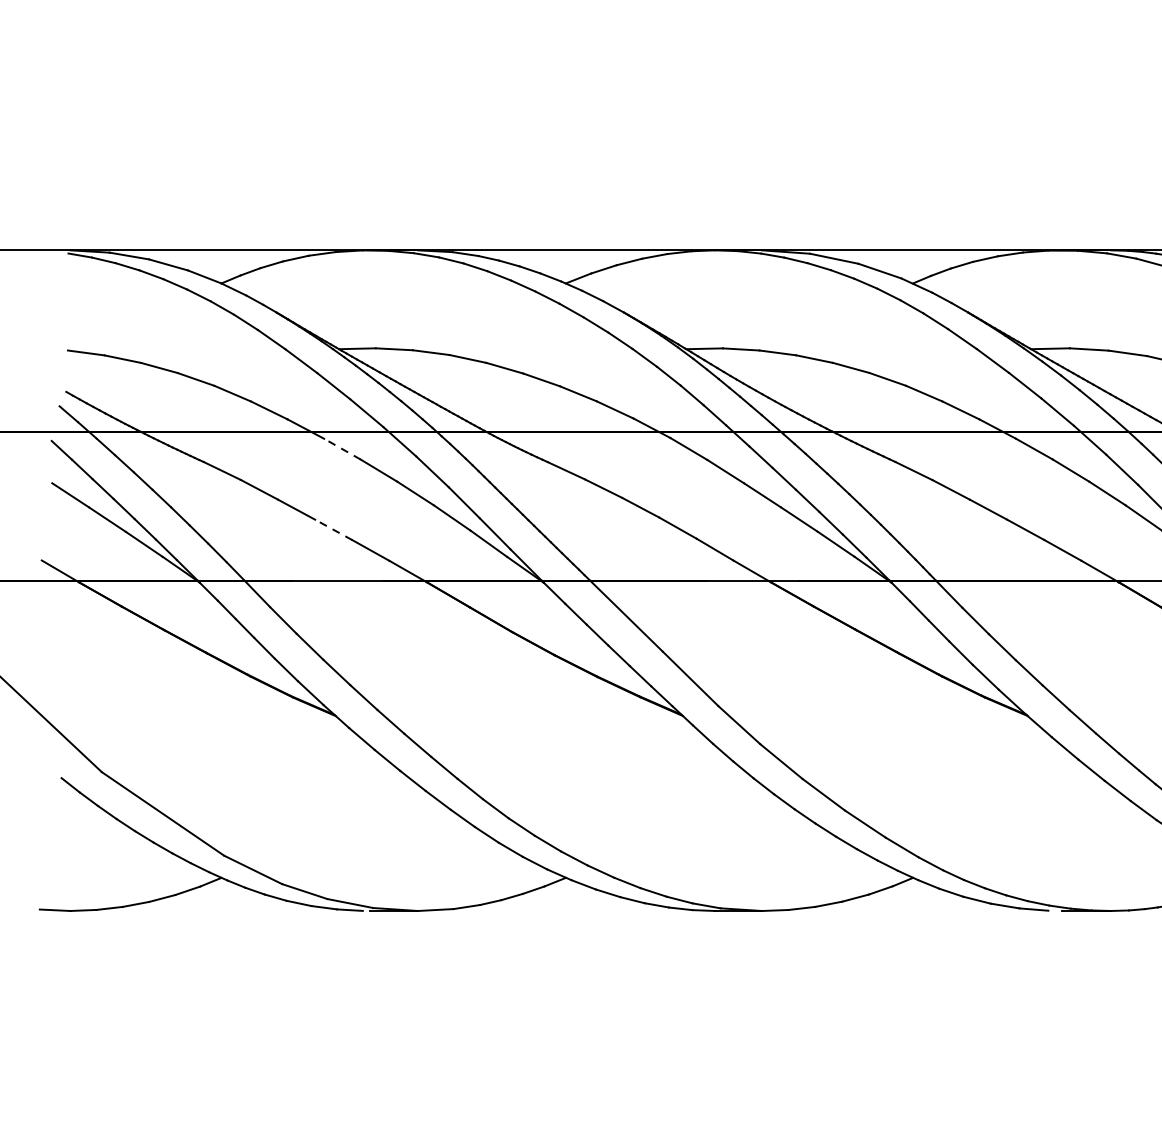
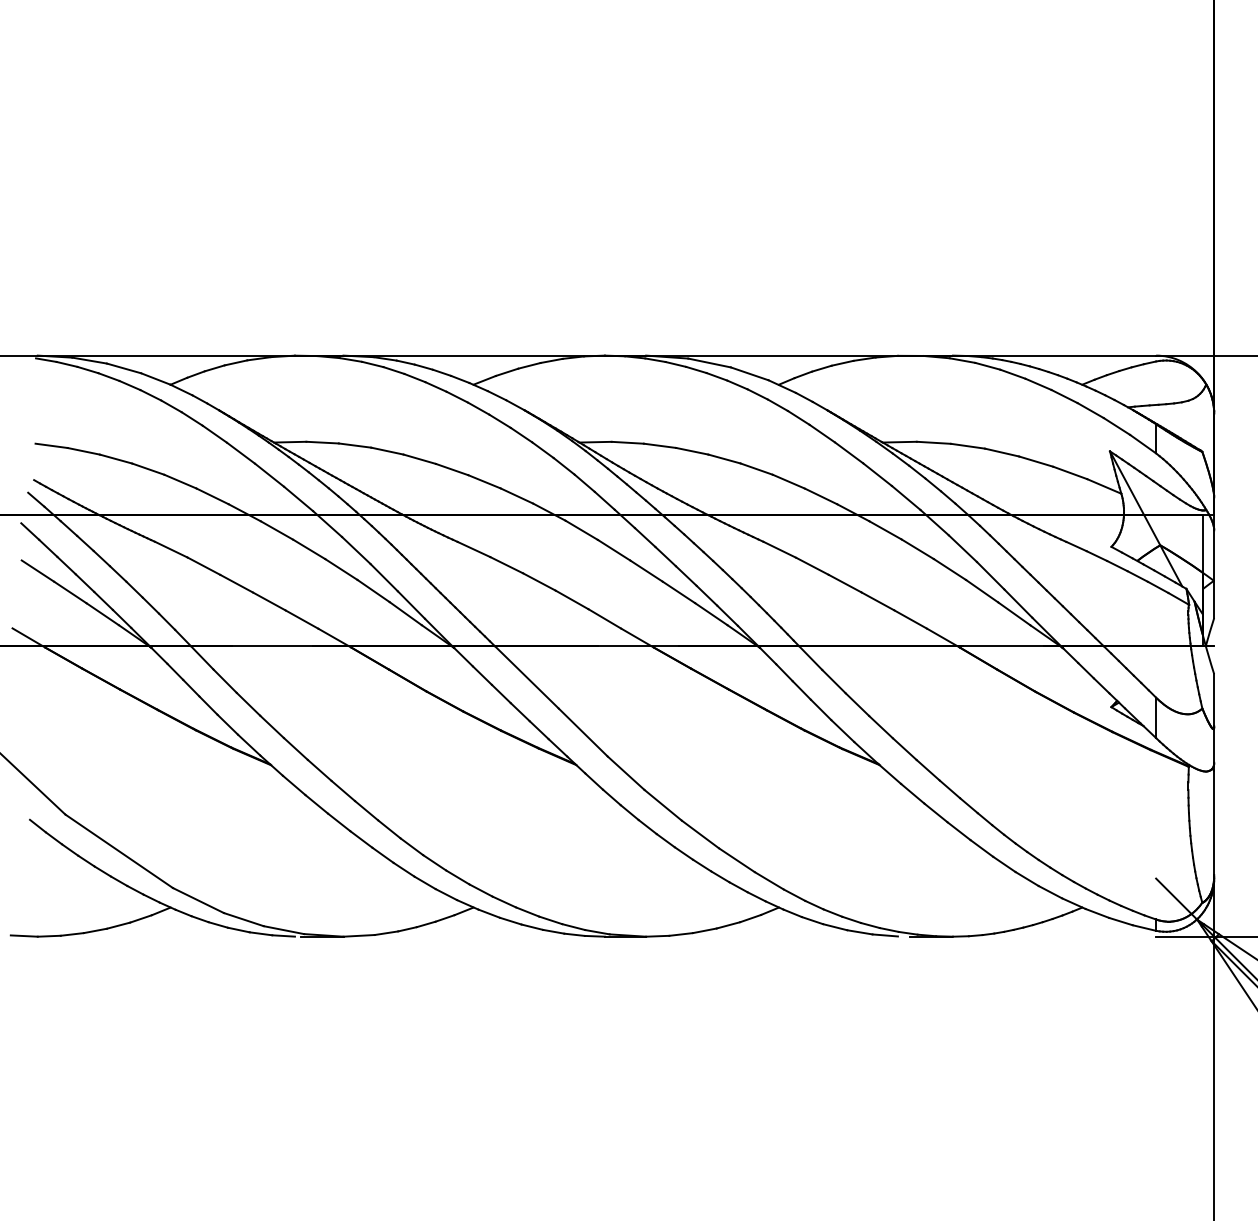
line: (343, 449) -> (277, 530), dashed -> solid
line: (333, 529) -> (269, 601), dashed -> solid

